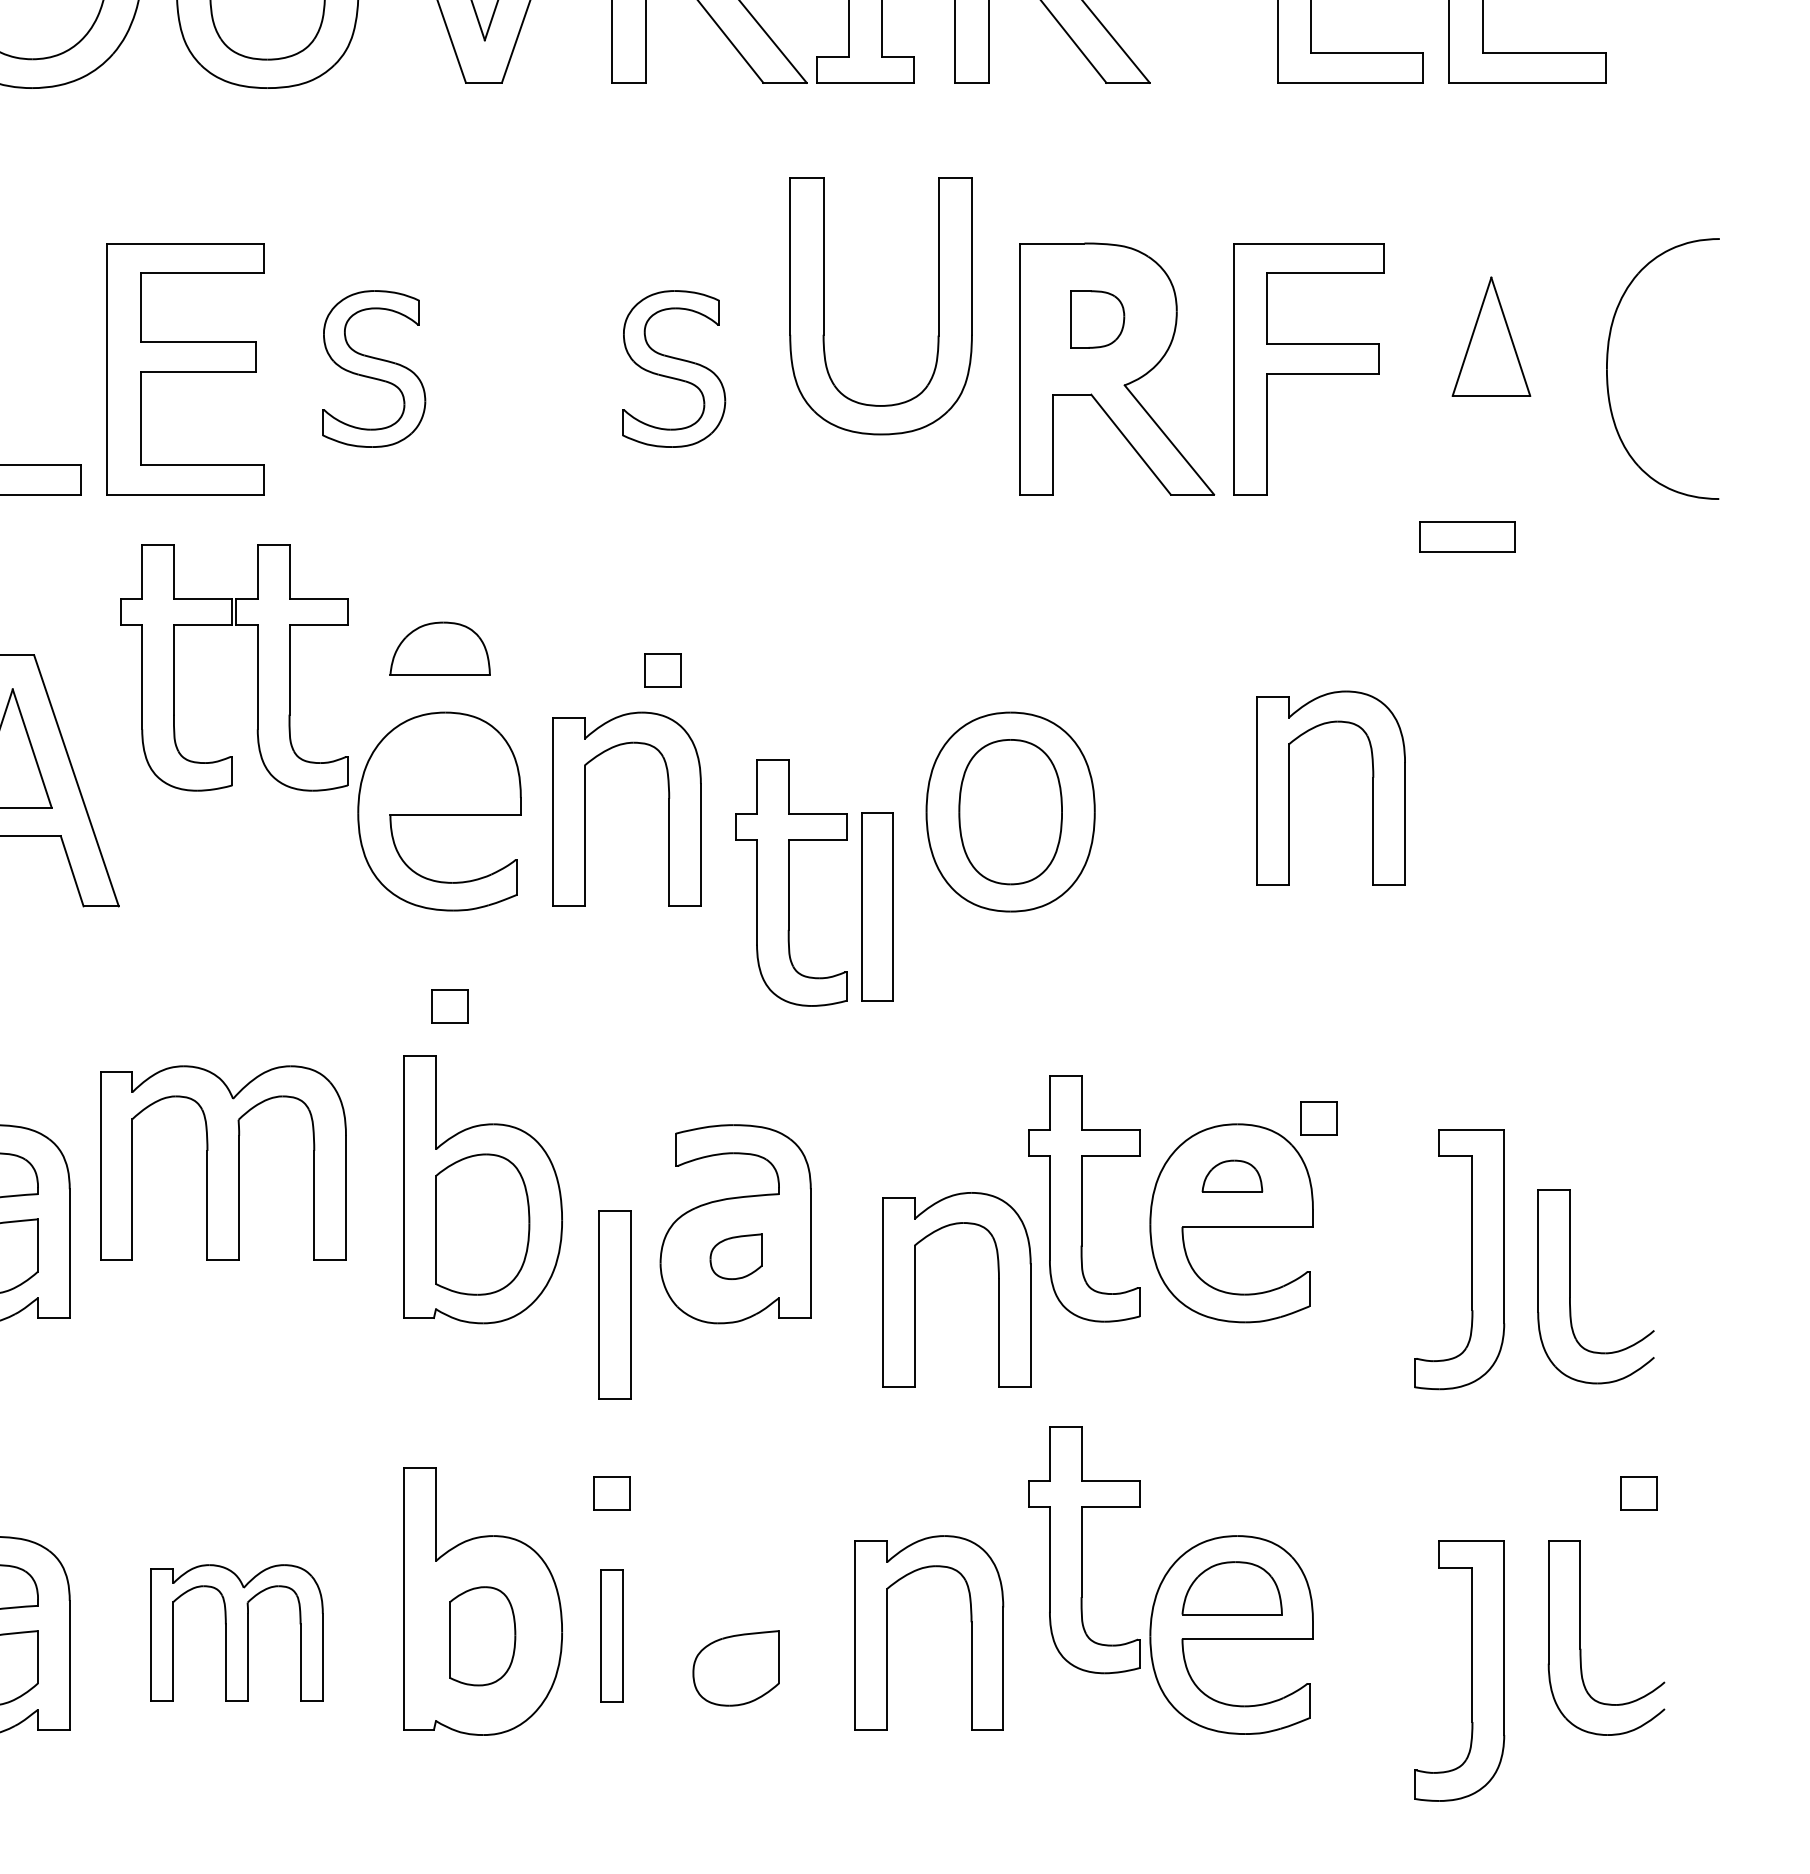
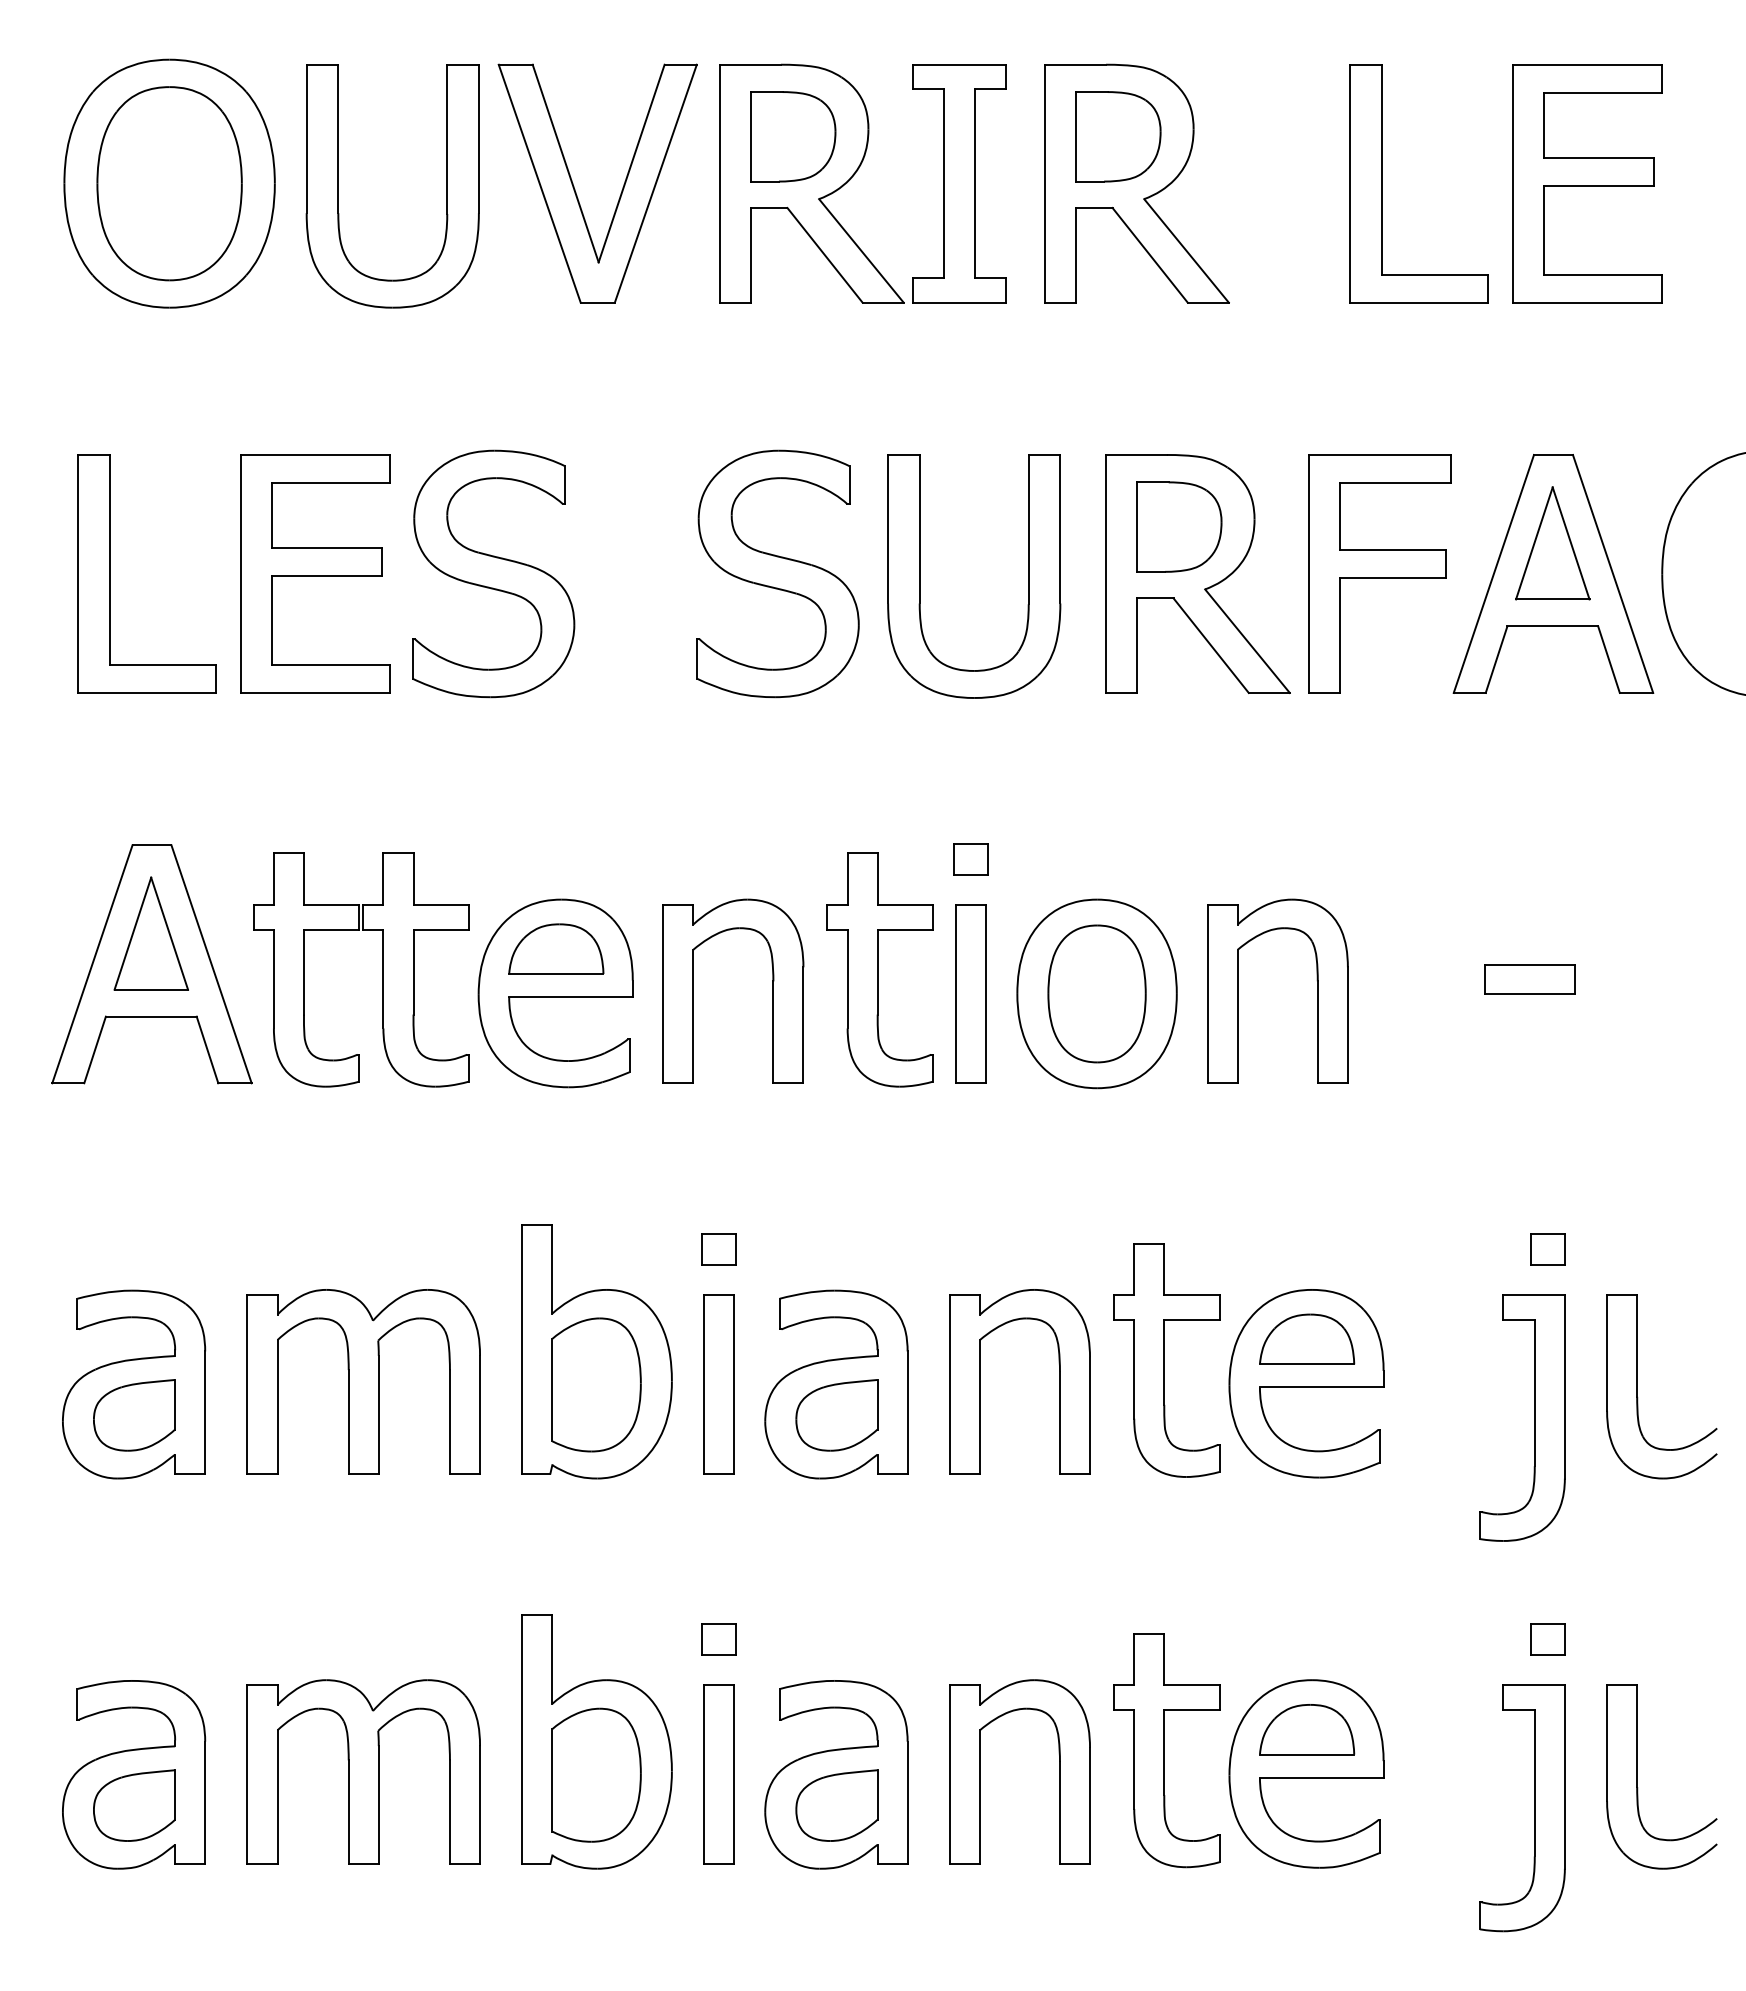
part: (824, 306) -> (920, 576), moved
part: (1097, 318) -> (1179, 526), size x1.67
part: (373, 368) -> (493, 573), size x1.67
part: (673, 368) -> (777, 573), size x1.67
part: (1492, 368) -> (1553, 573), added
part: (1466, 537) -> (1529, 979), moved
part: (440, 648) -> (556, 948), moved
part: (256, 667) -> (382, 969), moved
part: (662, 670) -> (970, 859), moved
part: (1289, 787) -> (1238, 990), moved
part: (790, 882) -> (879, 969), moved
part: (877, 906) -> (970, 993), moved
part: (449, 1006) -> (718, 1249), moved
part: (1318, 1118) -> (1547, 1249), moved
part: (223, 1162) -> (363, 1381), moved
part: (1232, 1175) -> (1307, 1338), size x1.67
part: (735, 1256) -> (836, 1415), size x1.67
part: (1570, 1286) -> (1637, 1386), moved
part: (915, 1289) -> (980, 1381), moved
part: (614, 1305) -> (718, 1384), moved
part: (1638, 1493) -> (1547, 1639), moved
part: (1083, 1550) -> (1166, 1750), moved
part: (236, 1632) -> (363, 1771), size x1.43
part: (482, 1635) -> (596, 1774), size x1.43
part: (611, 1635) -> (718, 1774), size x1.43
part: (735, 1635) -> (836, 1774), added

